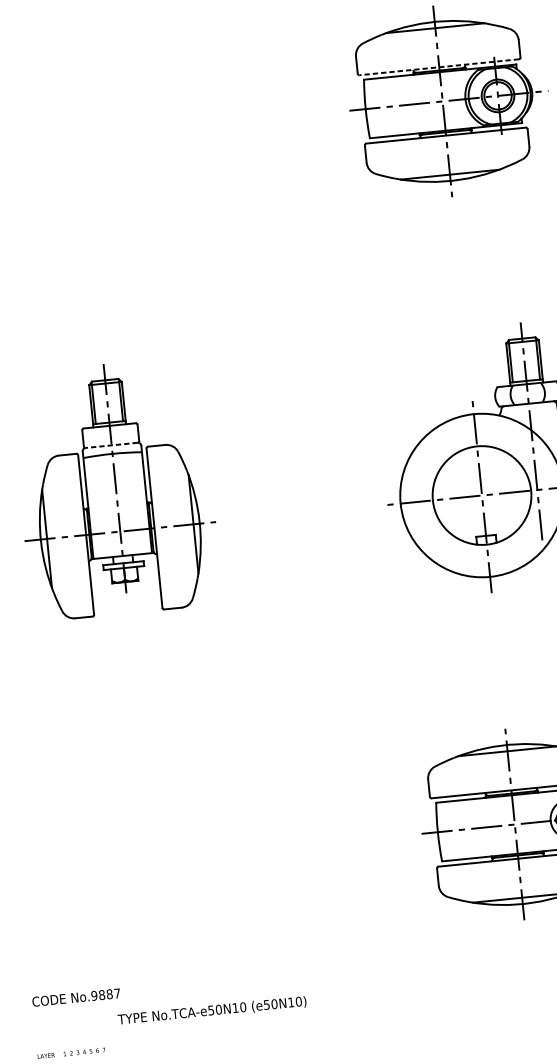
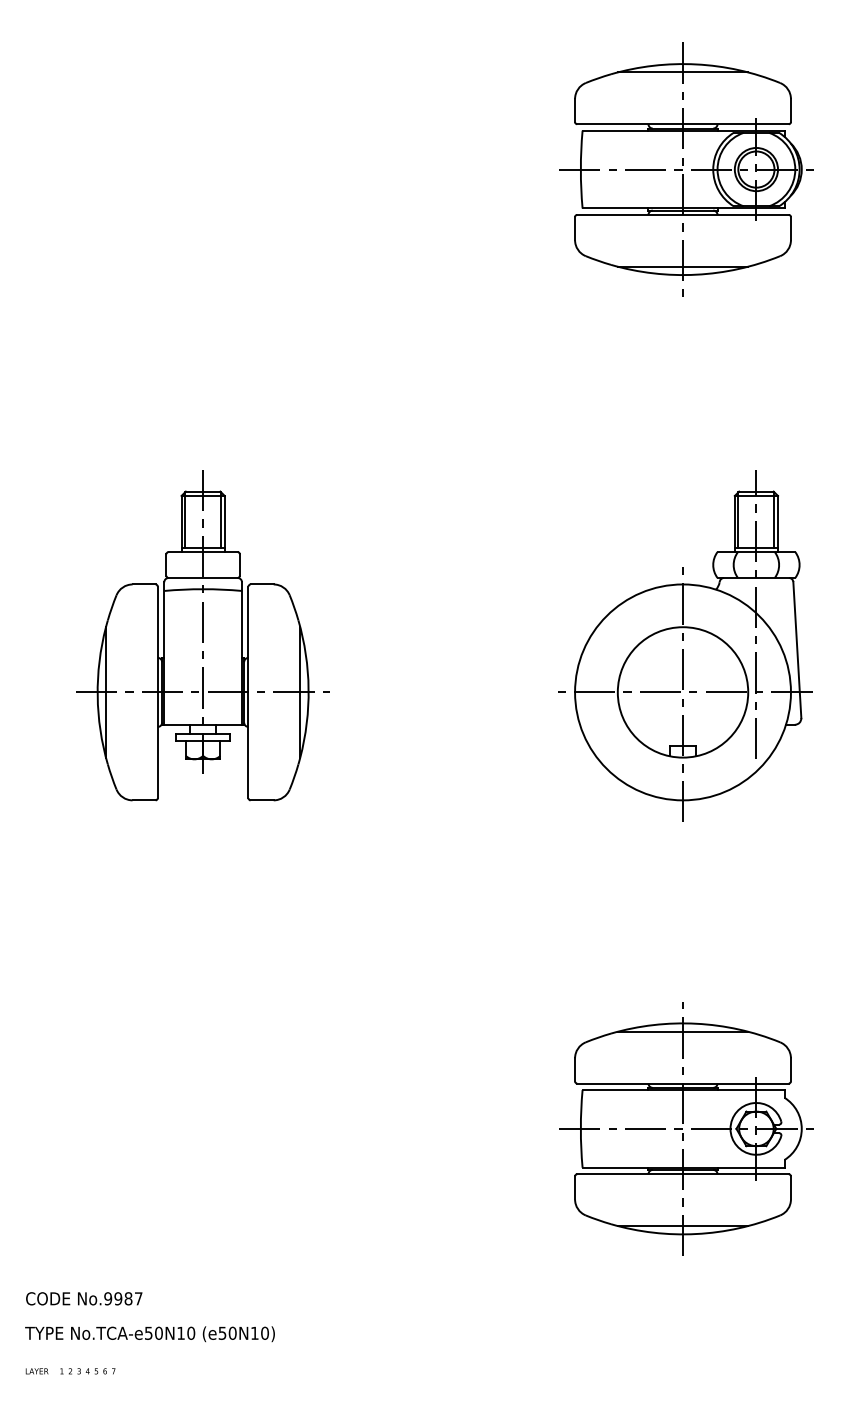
line: (439, 67) -> (683, 124), dashed -> solid
line: (111, 444) -> (203, 577), dashed -> solid
text: (102, 994) -> (118, 1298), No.9887 -> No.9987
text: (211, 1011) -> (149, 1334), moved

